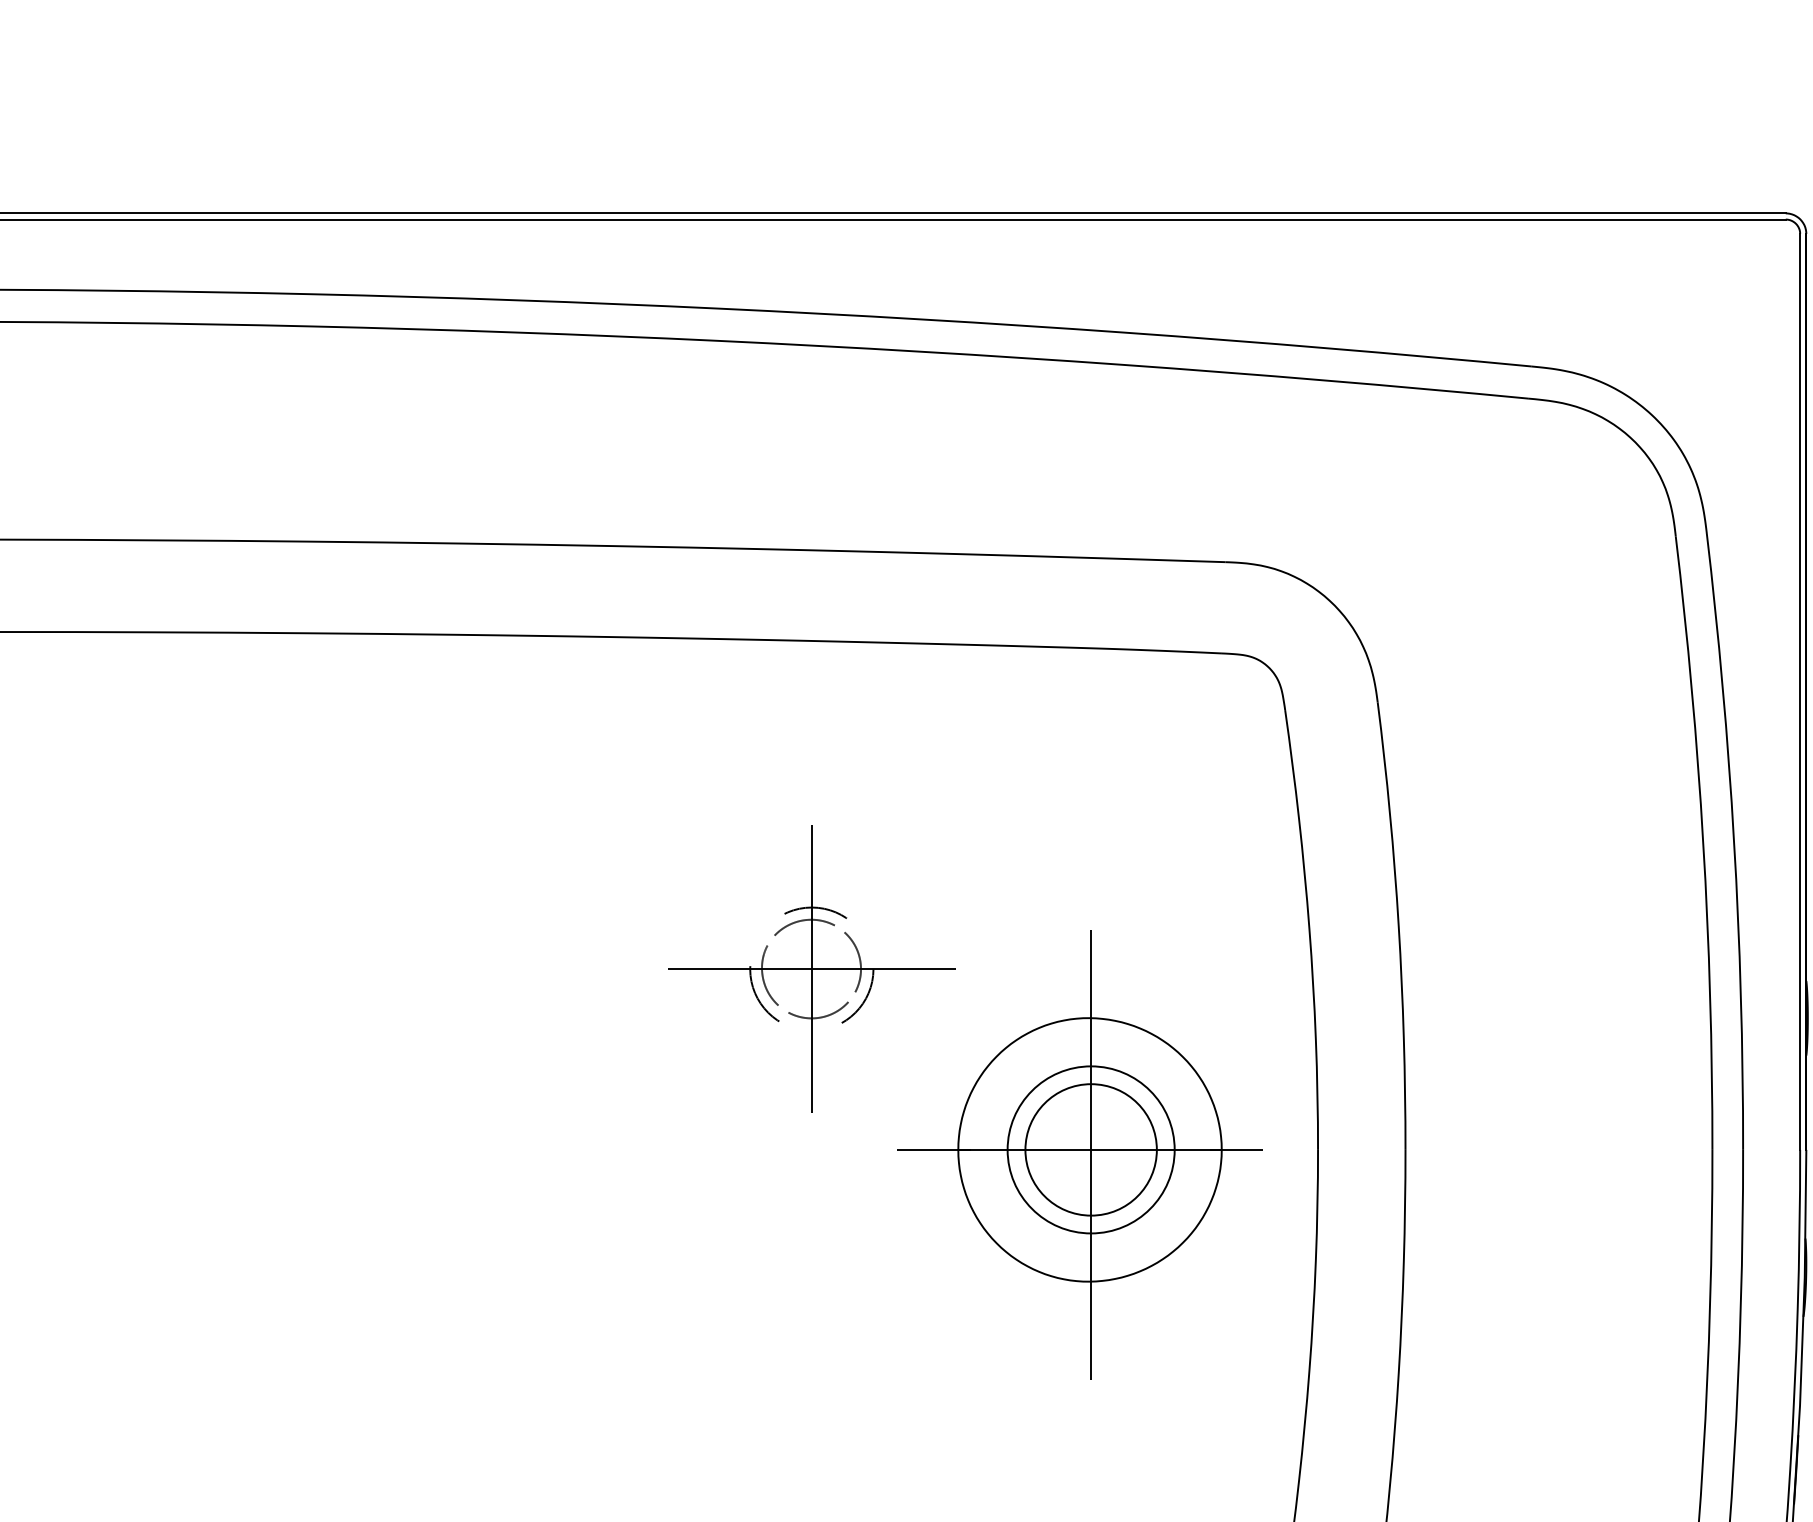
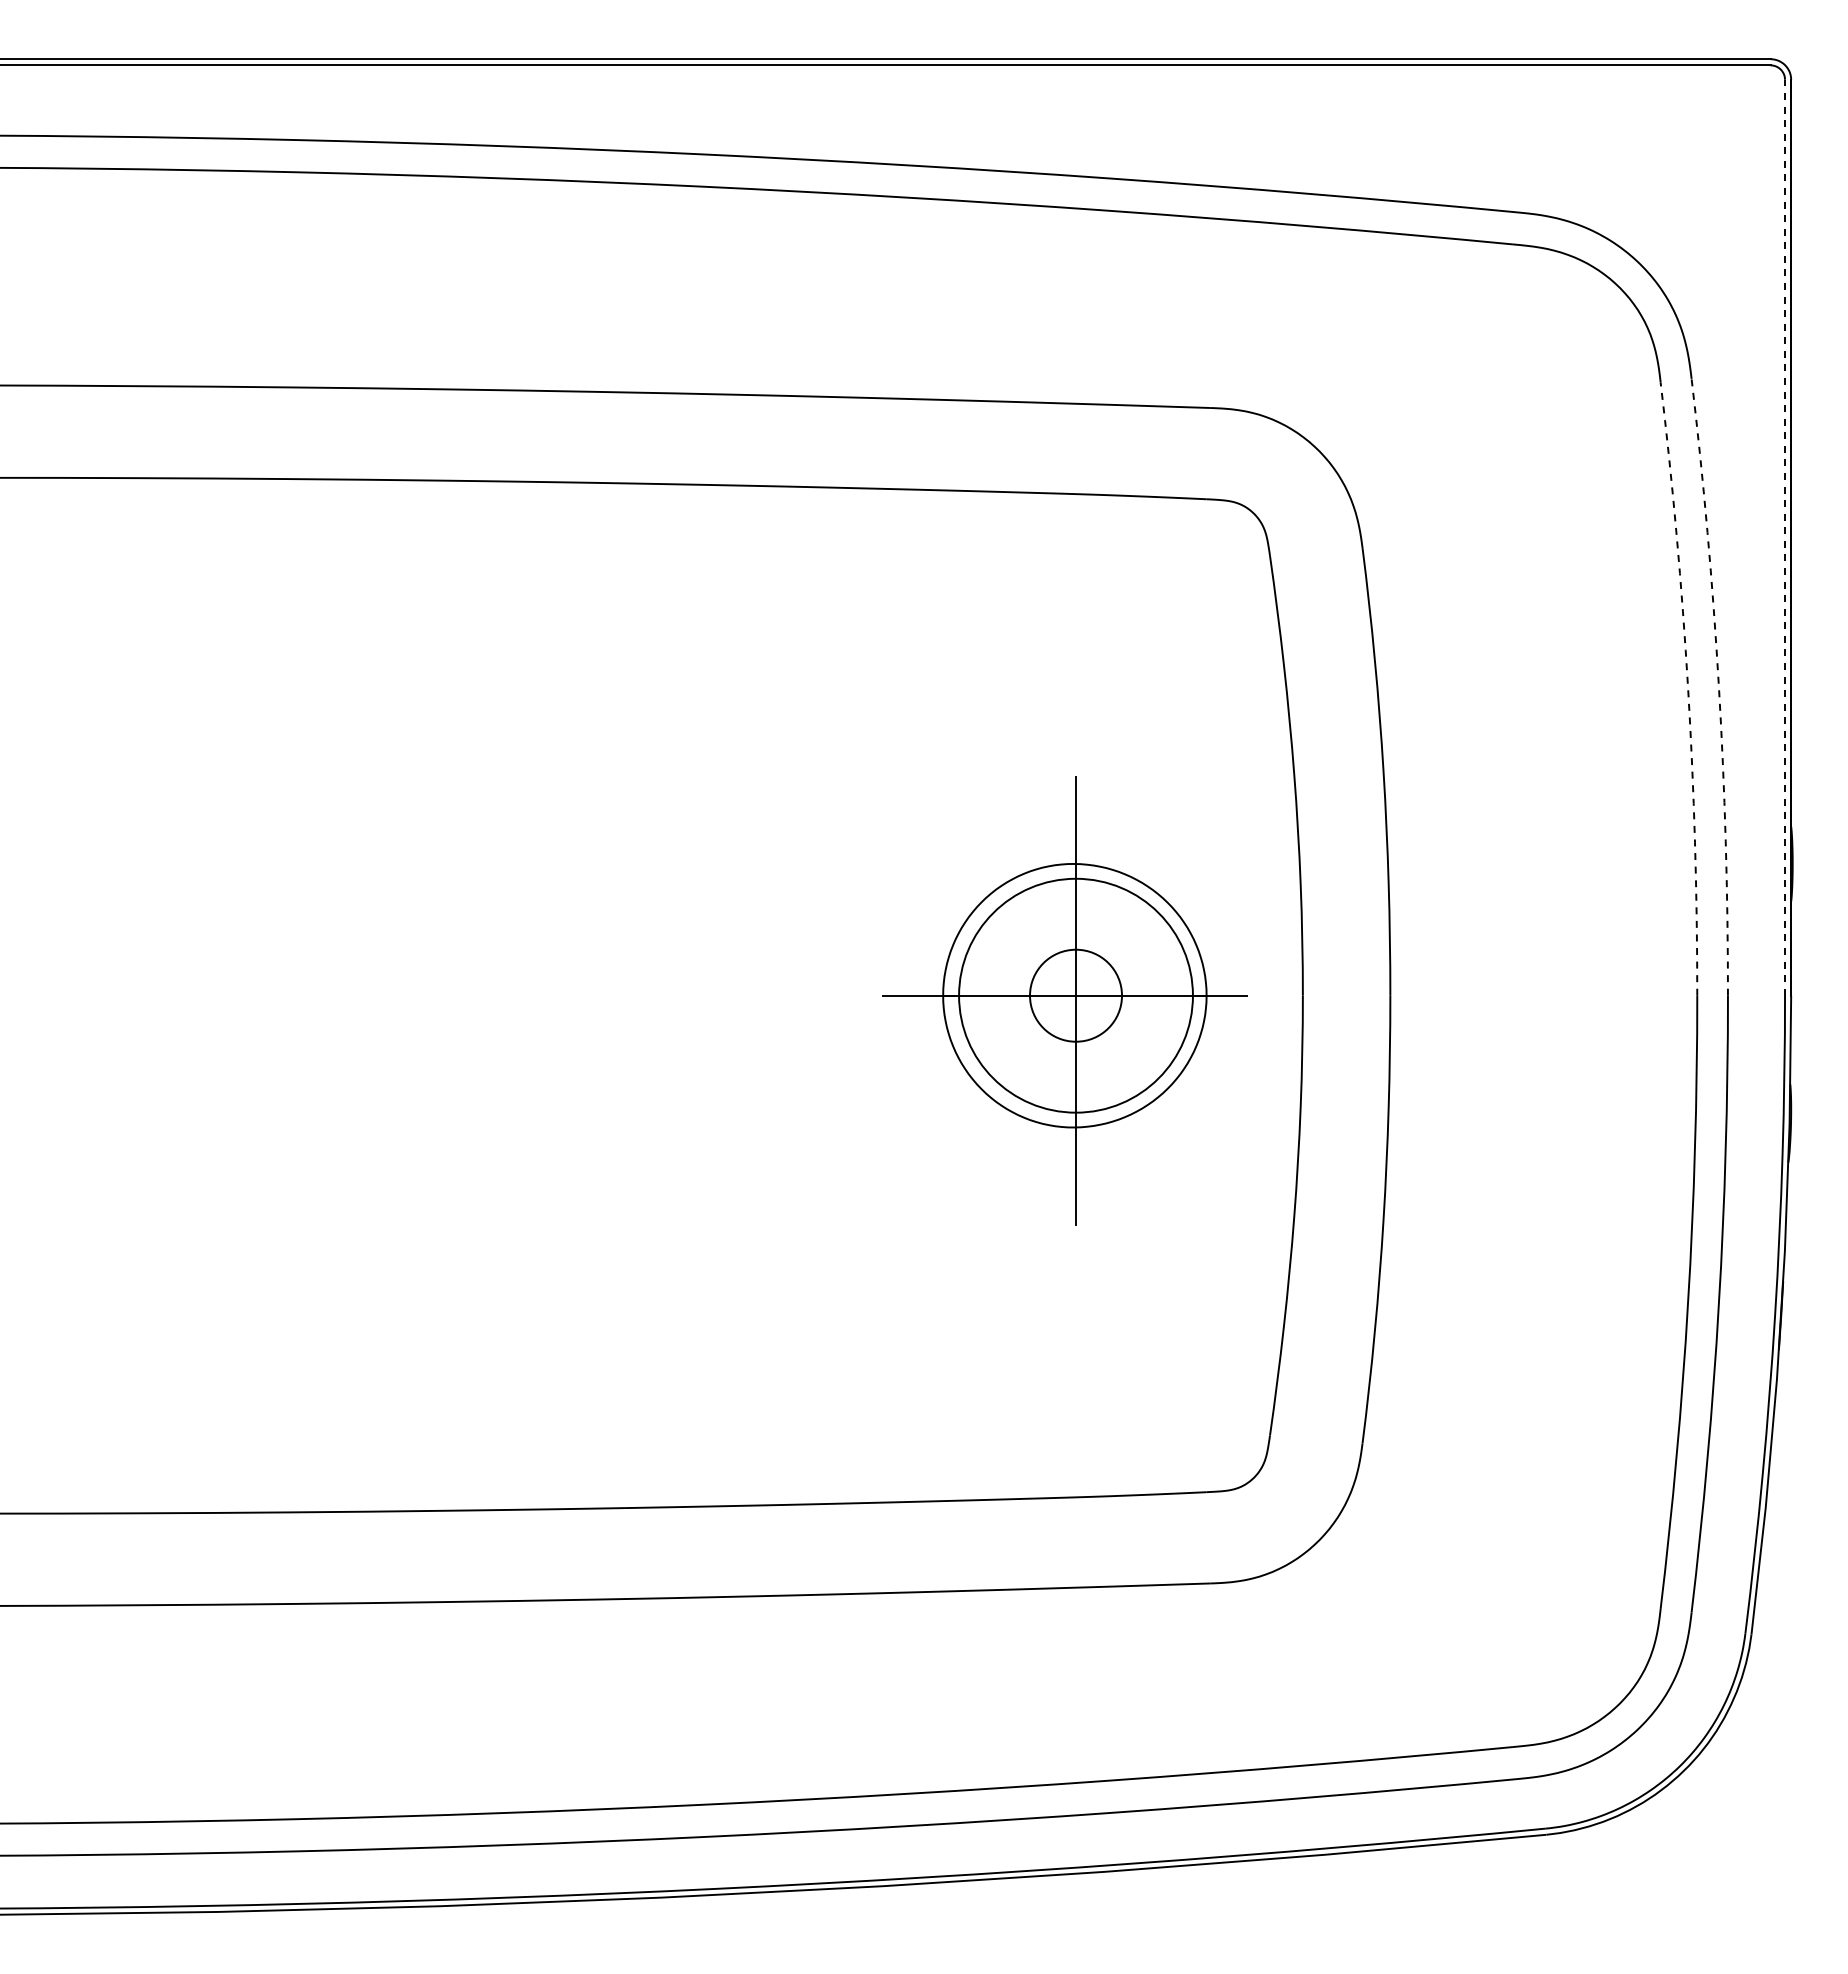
line: (1800, 691) -> (1785, 537), solid -> dashed
arc: (1733, 840) -> (1718, 686), solid -> dashed
arc: (1703, 842) -> (1688, 688), solid -> dashed
part: (811, 968) -> (796, 814), removed
circle: (1090, 1149) -> (1075, 995), size x0.7
circle: (1090, 1149) -> (1075, 995), size x1.4

